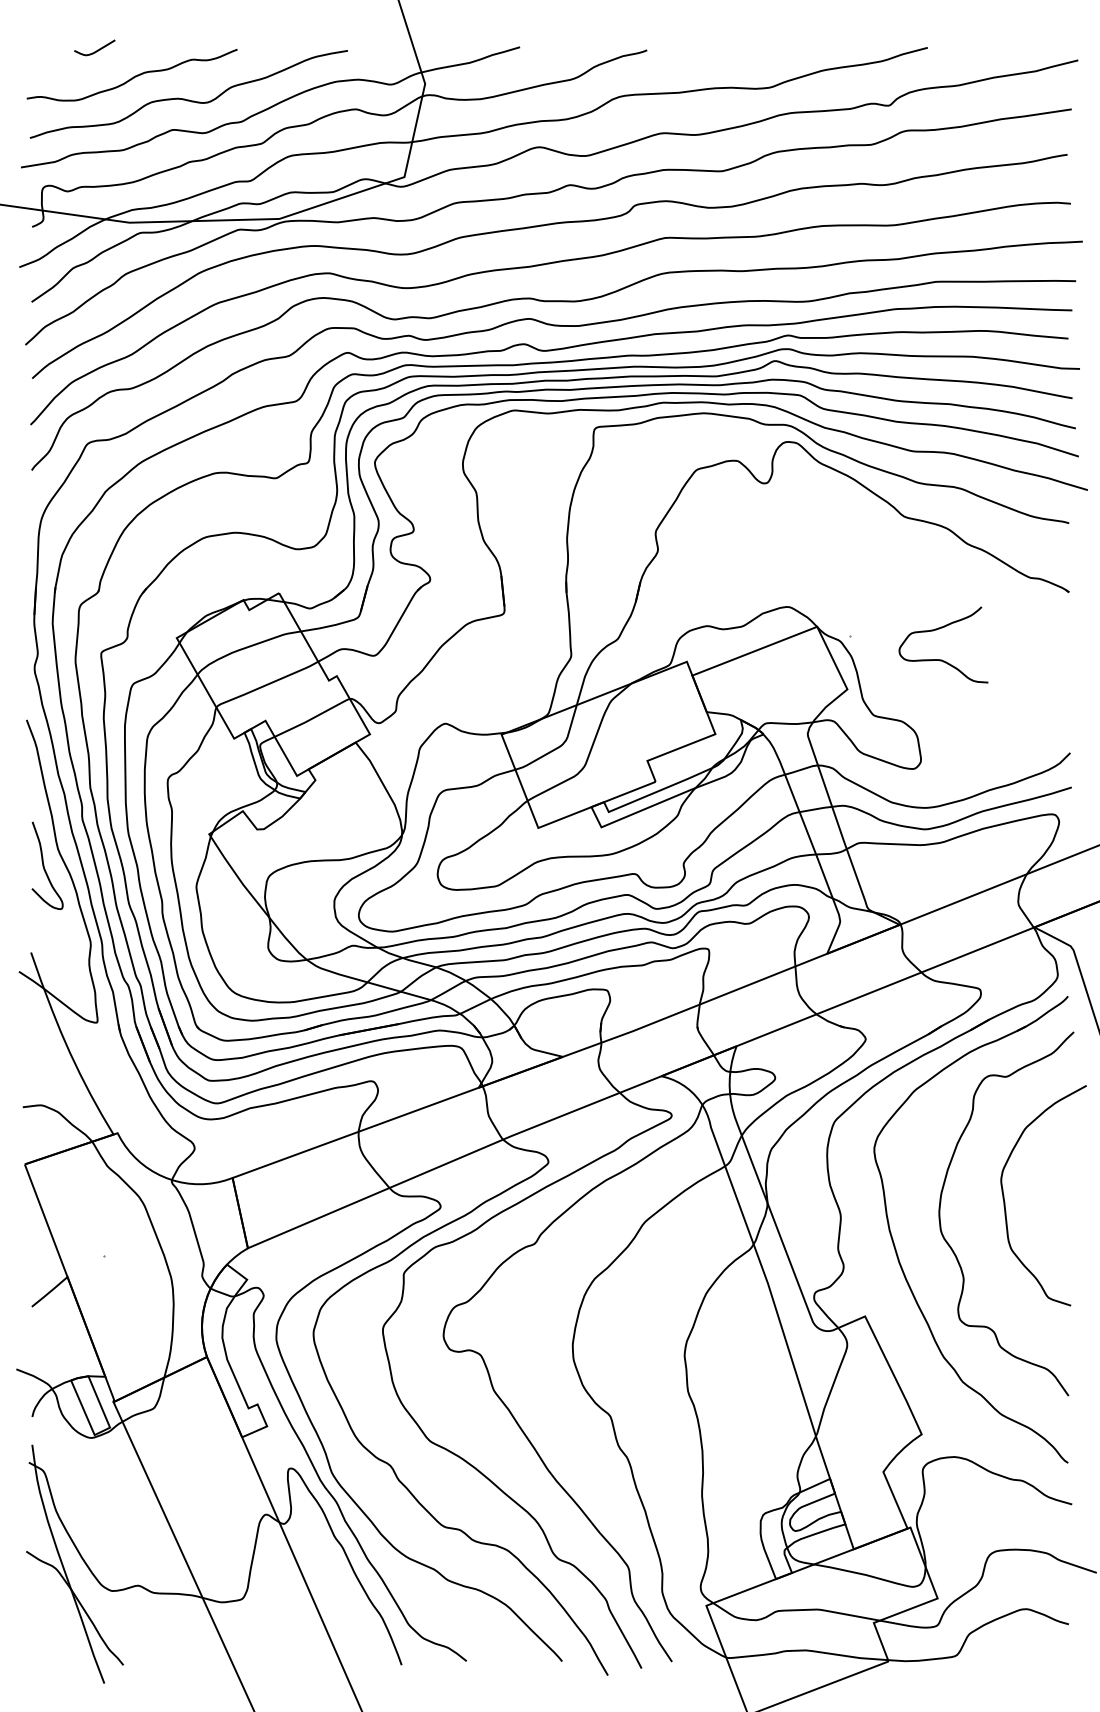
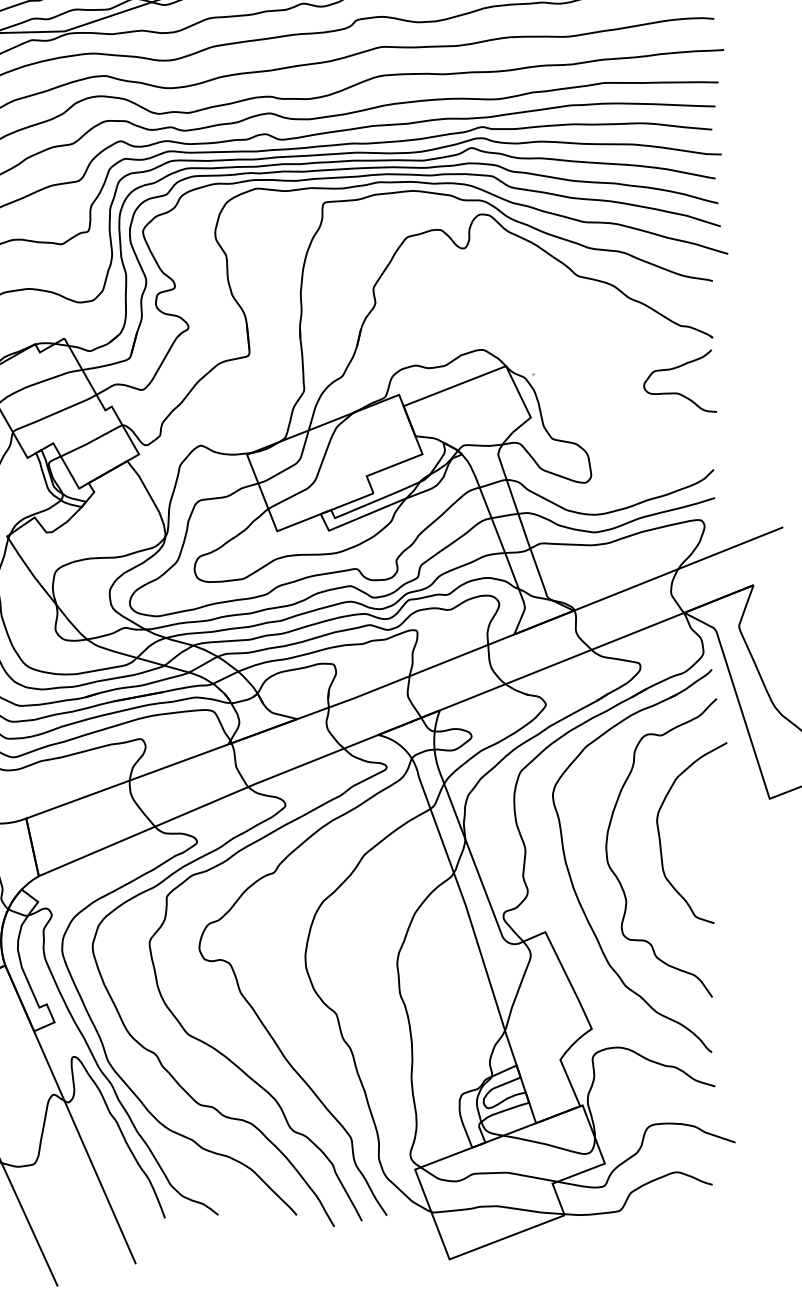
curve: (942, 659) -> (679, 392), moved

